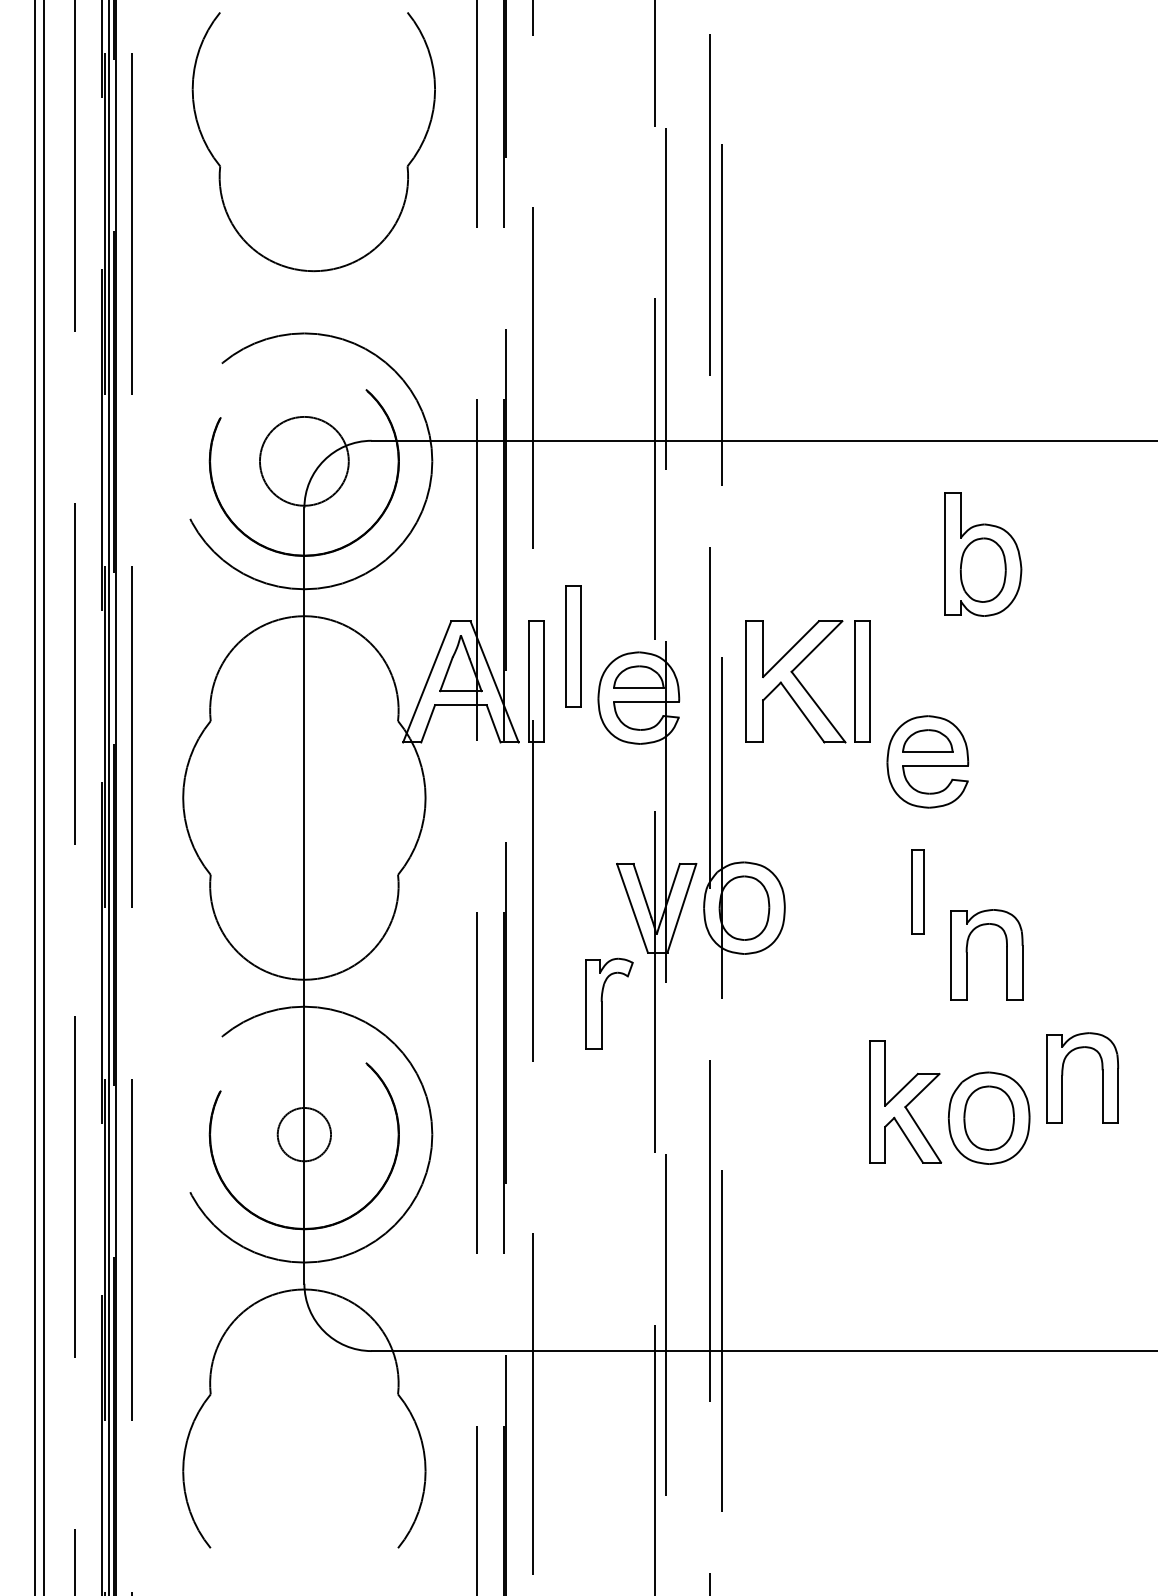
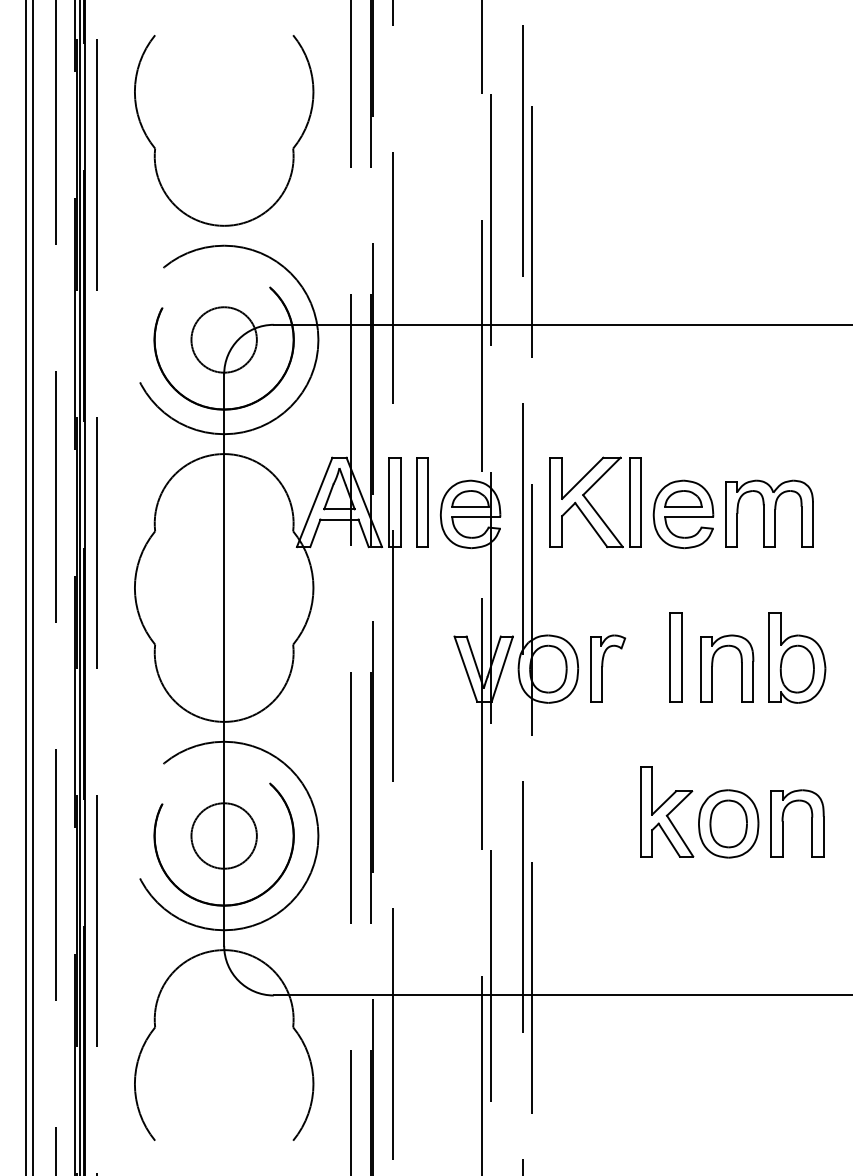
part: (406, 164) -> (292, 147), moved
part: (983, 554) -> (797, 657), moved
part: (573, 646) -> (422, 502), moved
part: (1044, 696) -> (769, 513), added
part: (927, 762) -> (683, 514), moved
part: (916, 892) -> (675, 657), size x1.43
part: (1006, 954) -> (741, 668), moved
part: (610, 1003) -> (608, 668), moved
part: (1063, 1078) -> (783, 823), moved
circle: (303, 1133) -> (223, 835), size x1.67

